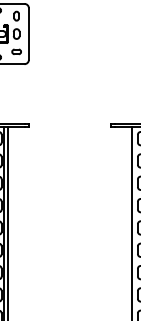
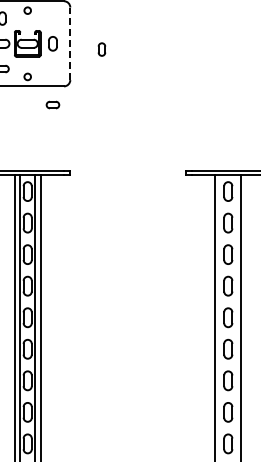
part: (16, 16) -> (101, 49), moved
line: (29, 33) -> (70, 43), solid -> dashed
part: (16, 51) -> (52, 104), moved

